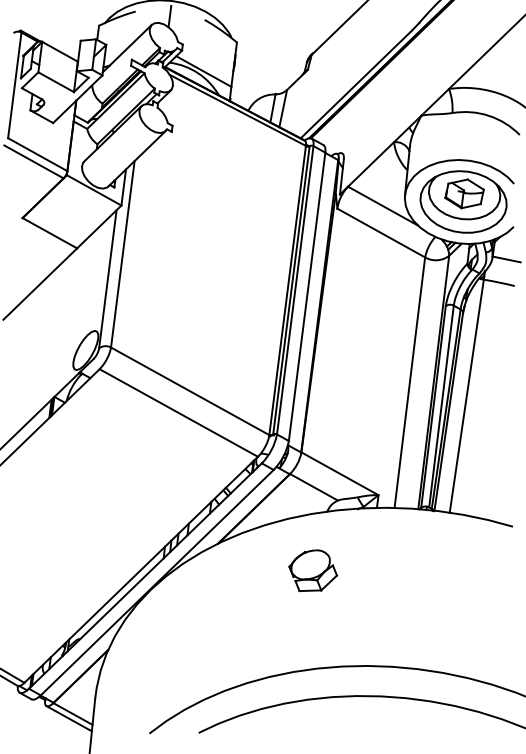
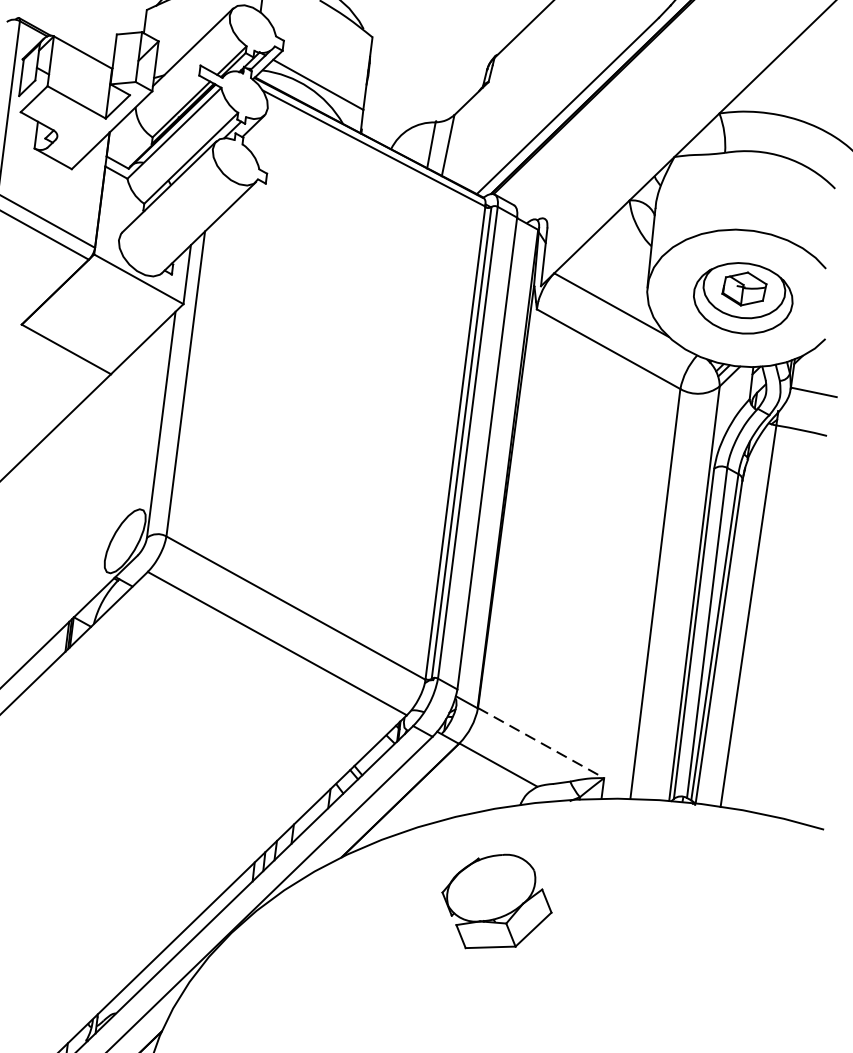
part: (463, 201) -> (743, 297), size x0.7
line: (340, 474) -> (541, 744), solid -> dashed
part: (313, 570) -> (497, 901), size x1.4

